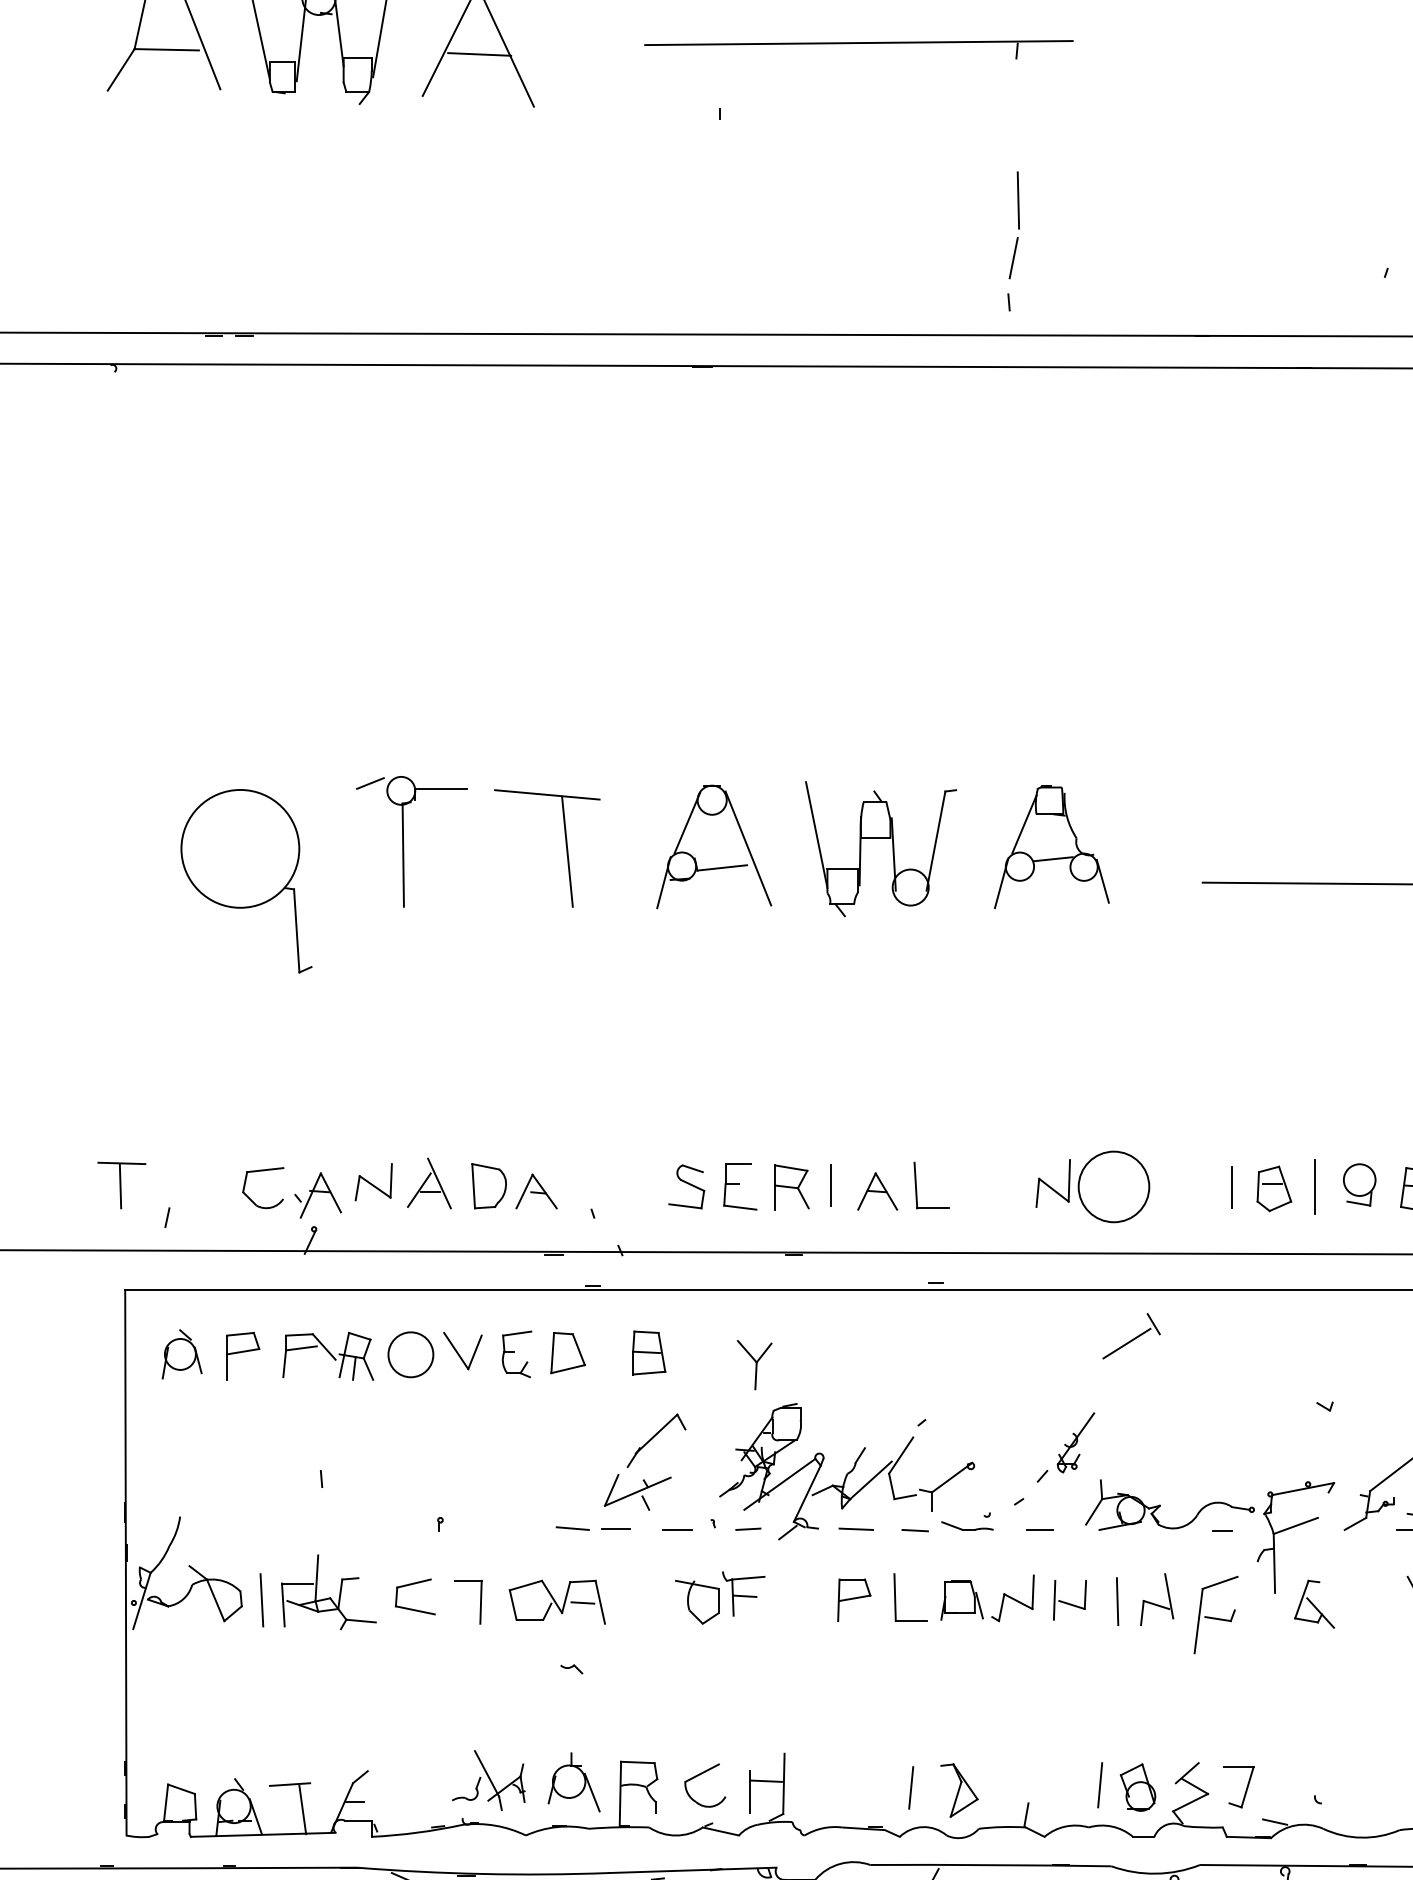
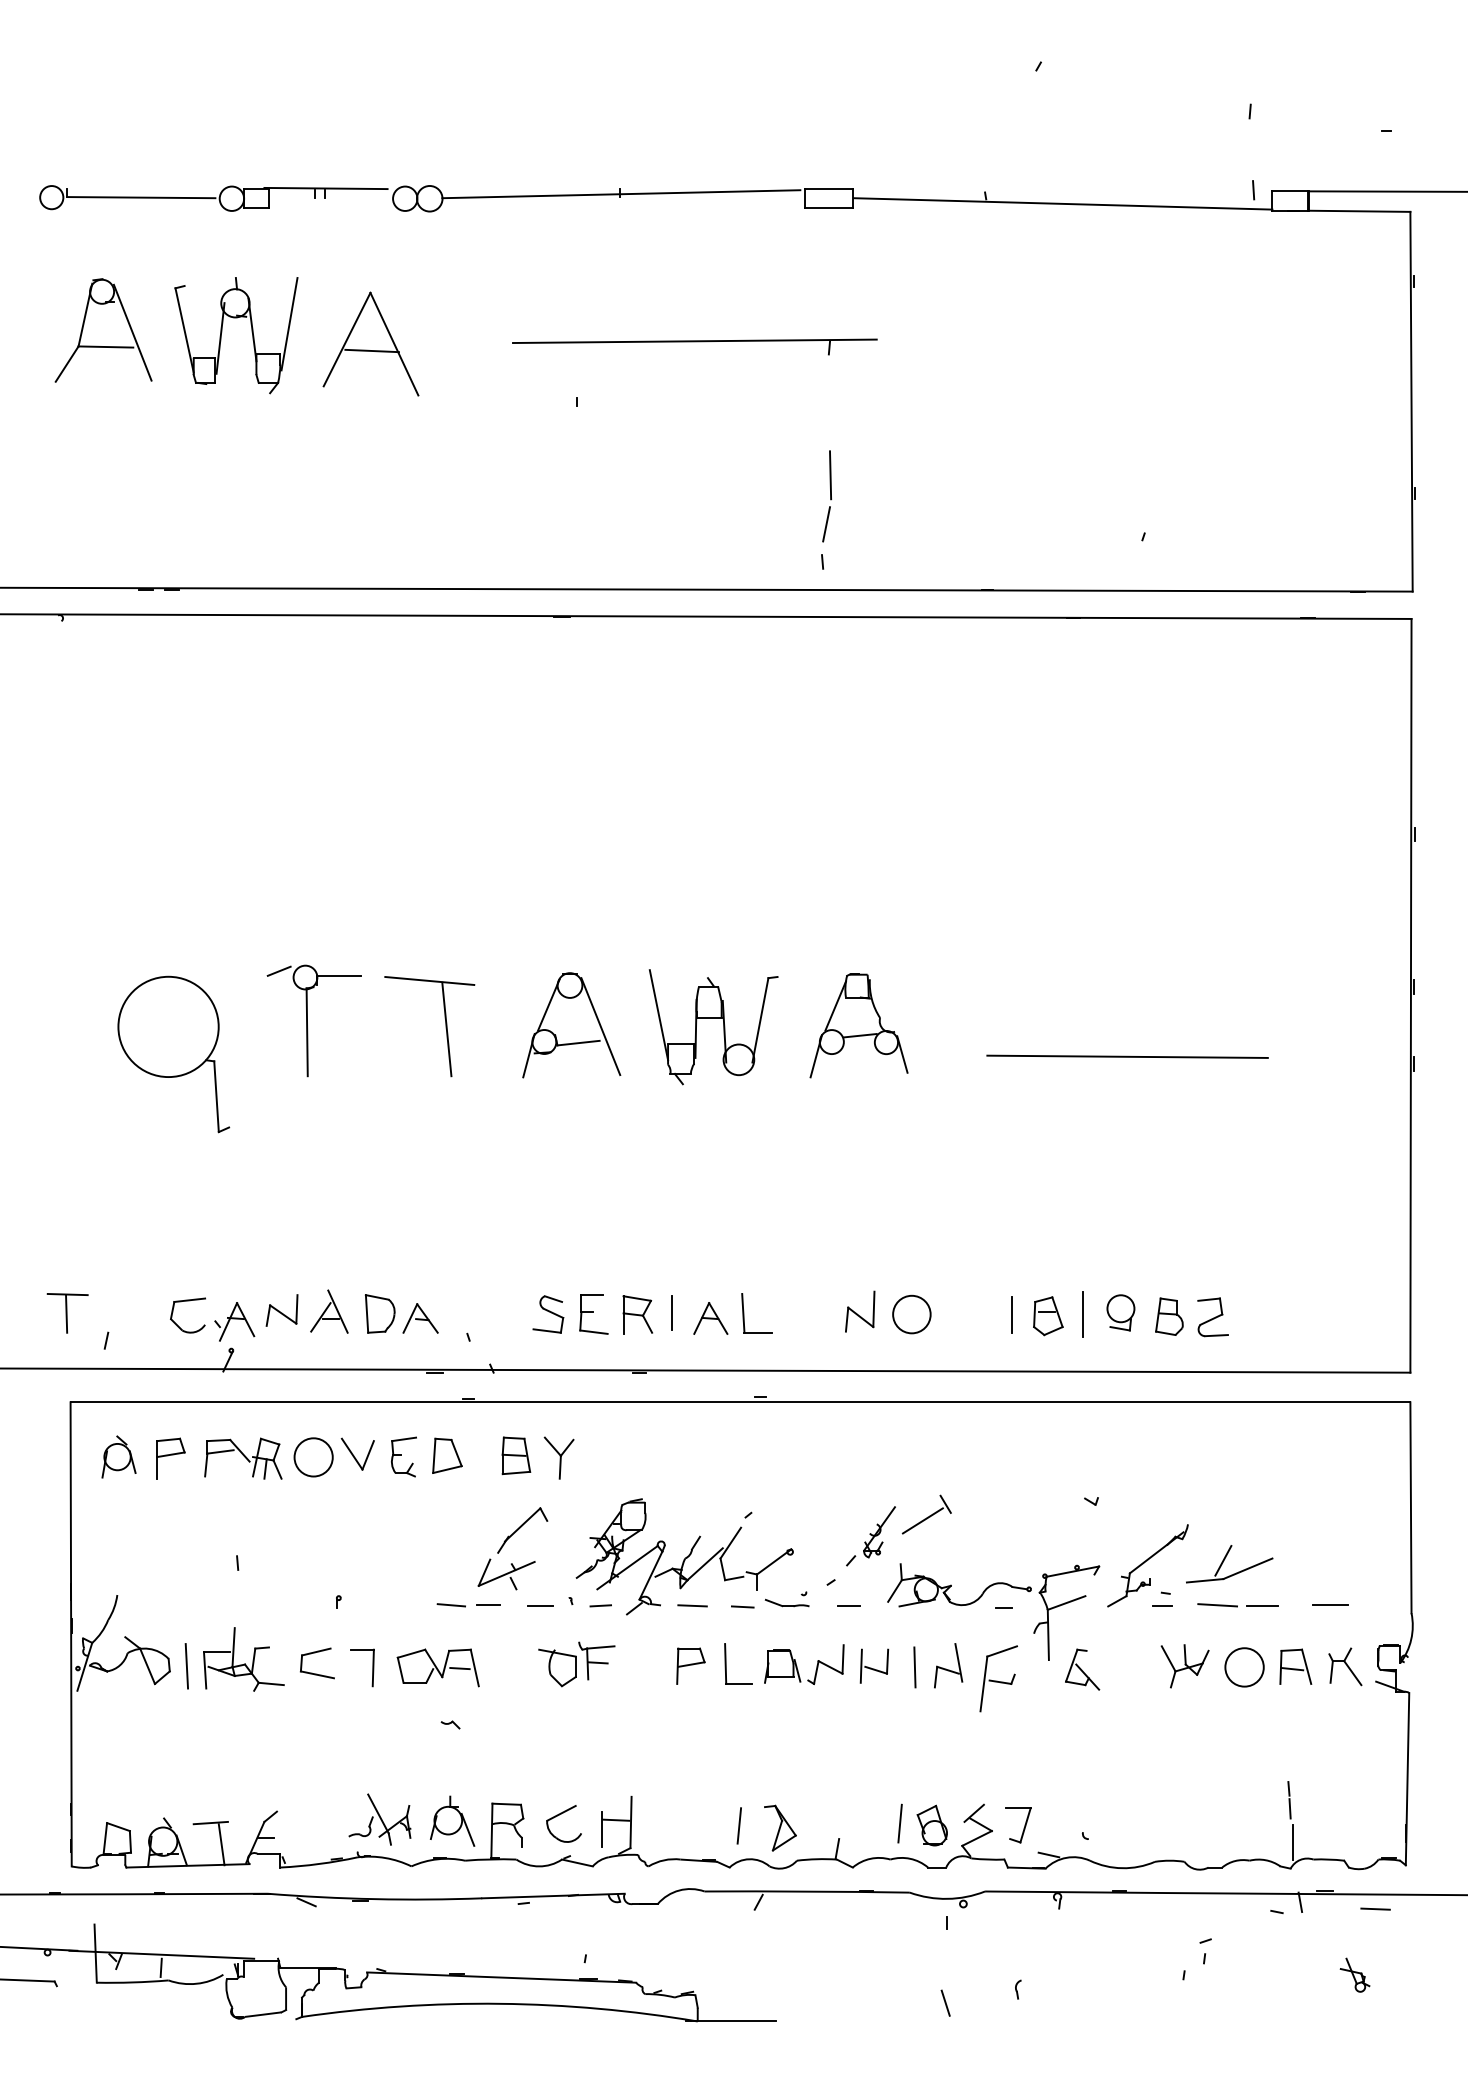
circle: (1113, 1186) -> (911, 1314), size x0.62
part: (1131, 1336) -> (926, 1514), moved
part: (753, 1364) -> (558, 1457), moved

